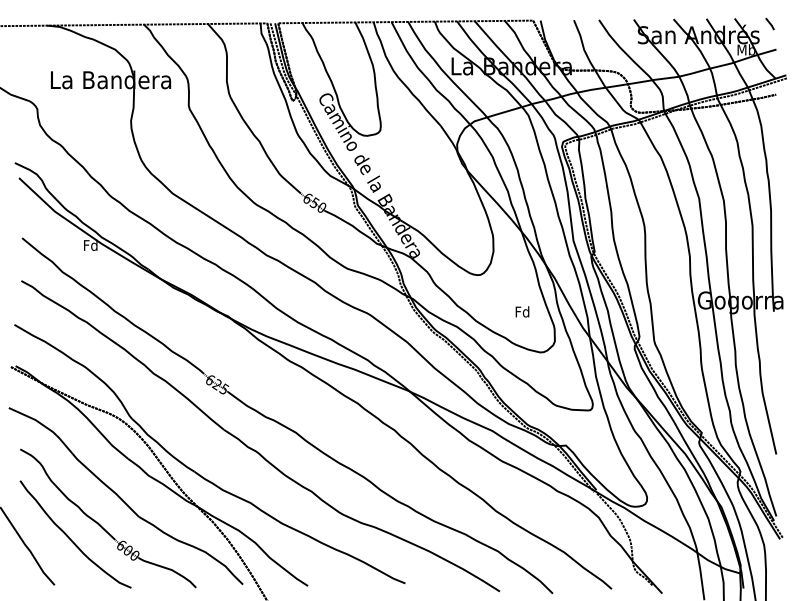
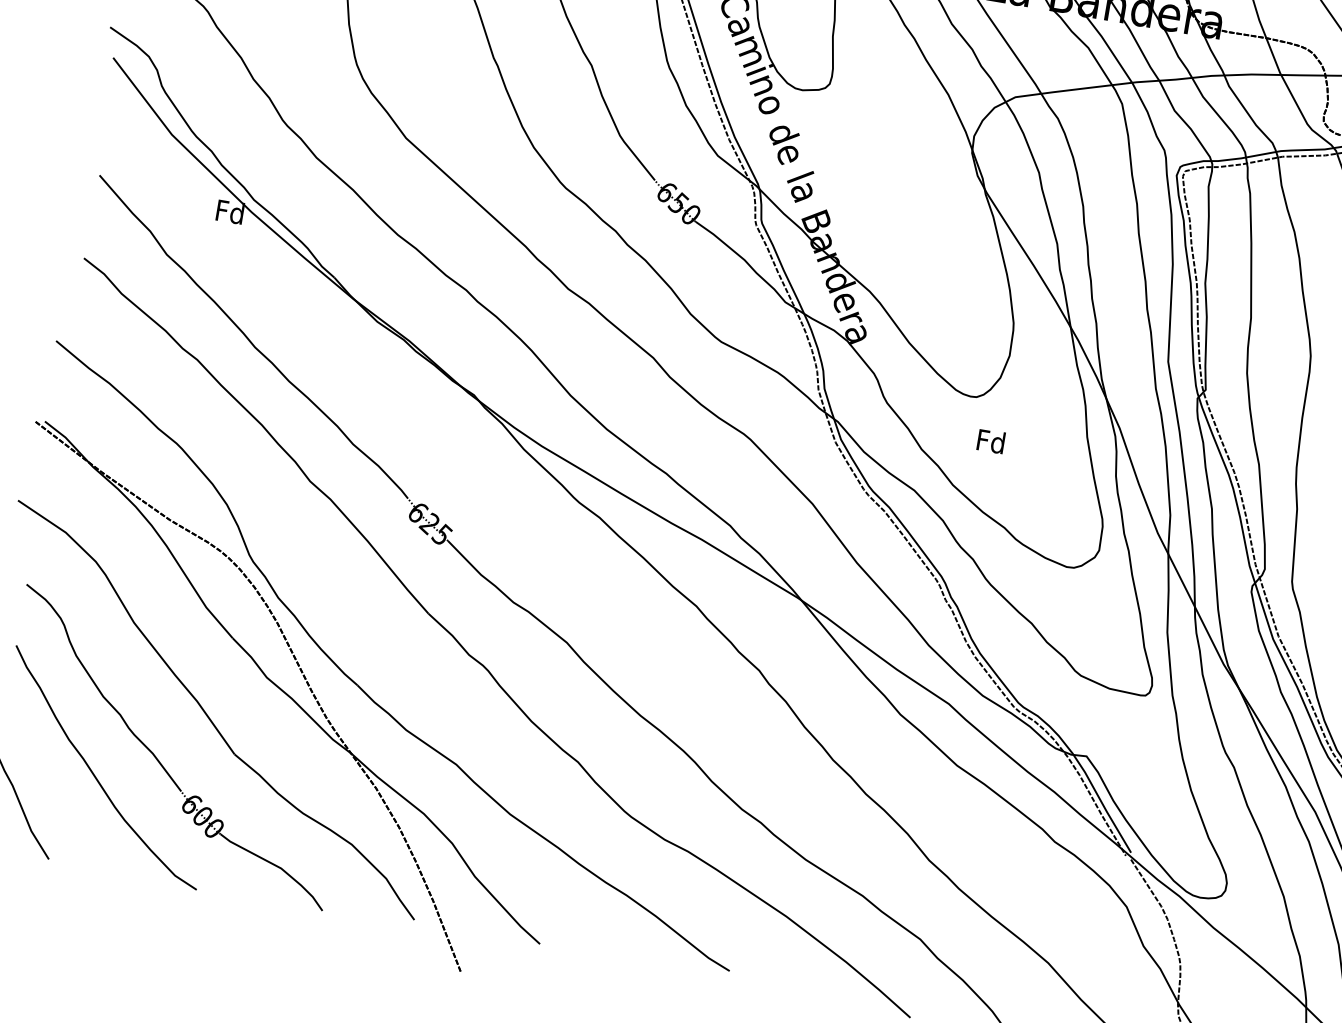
text: (522, 311) -> (991, 440), moved

